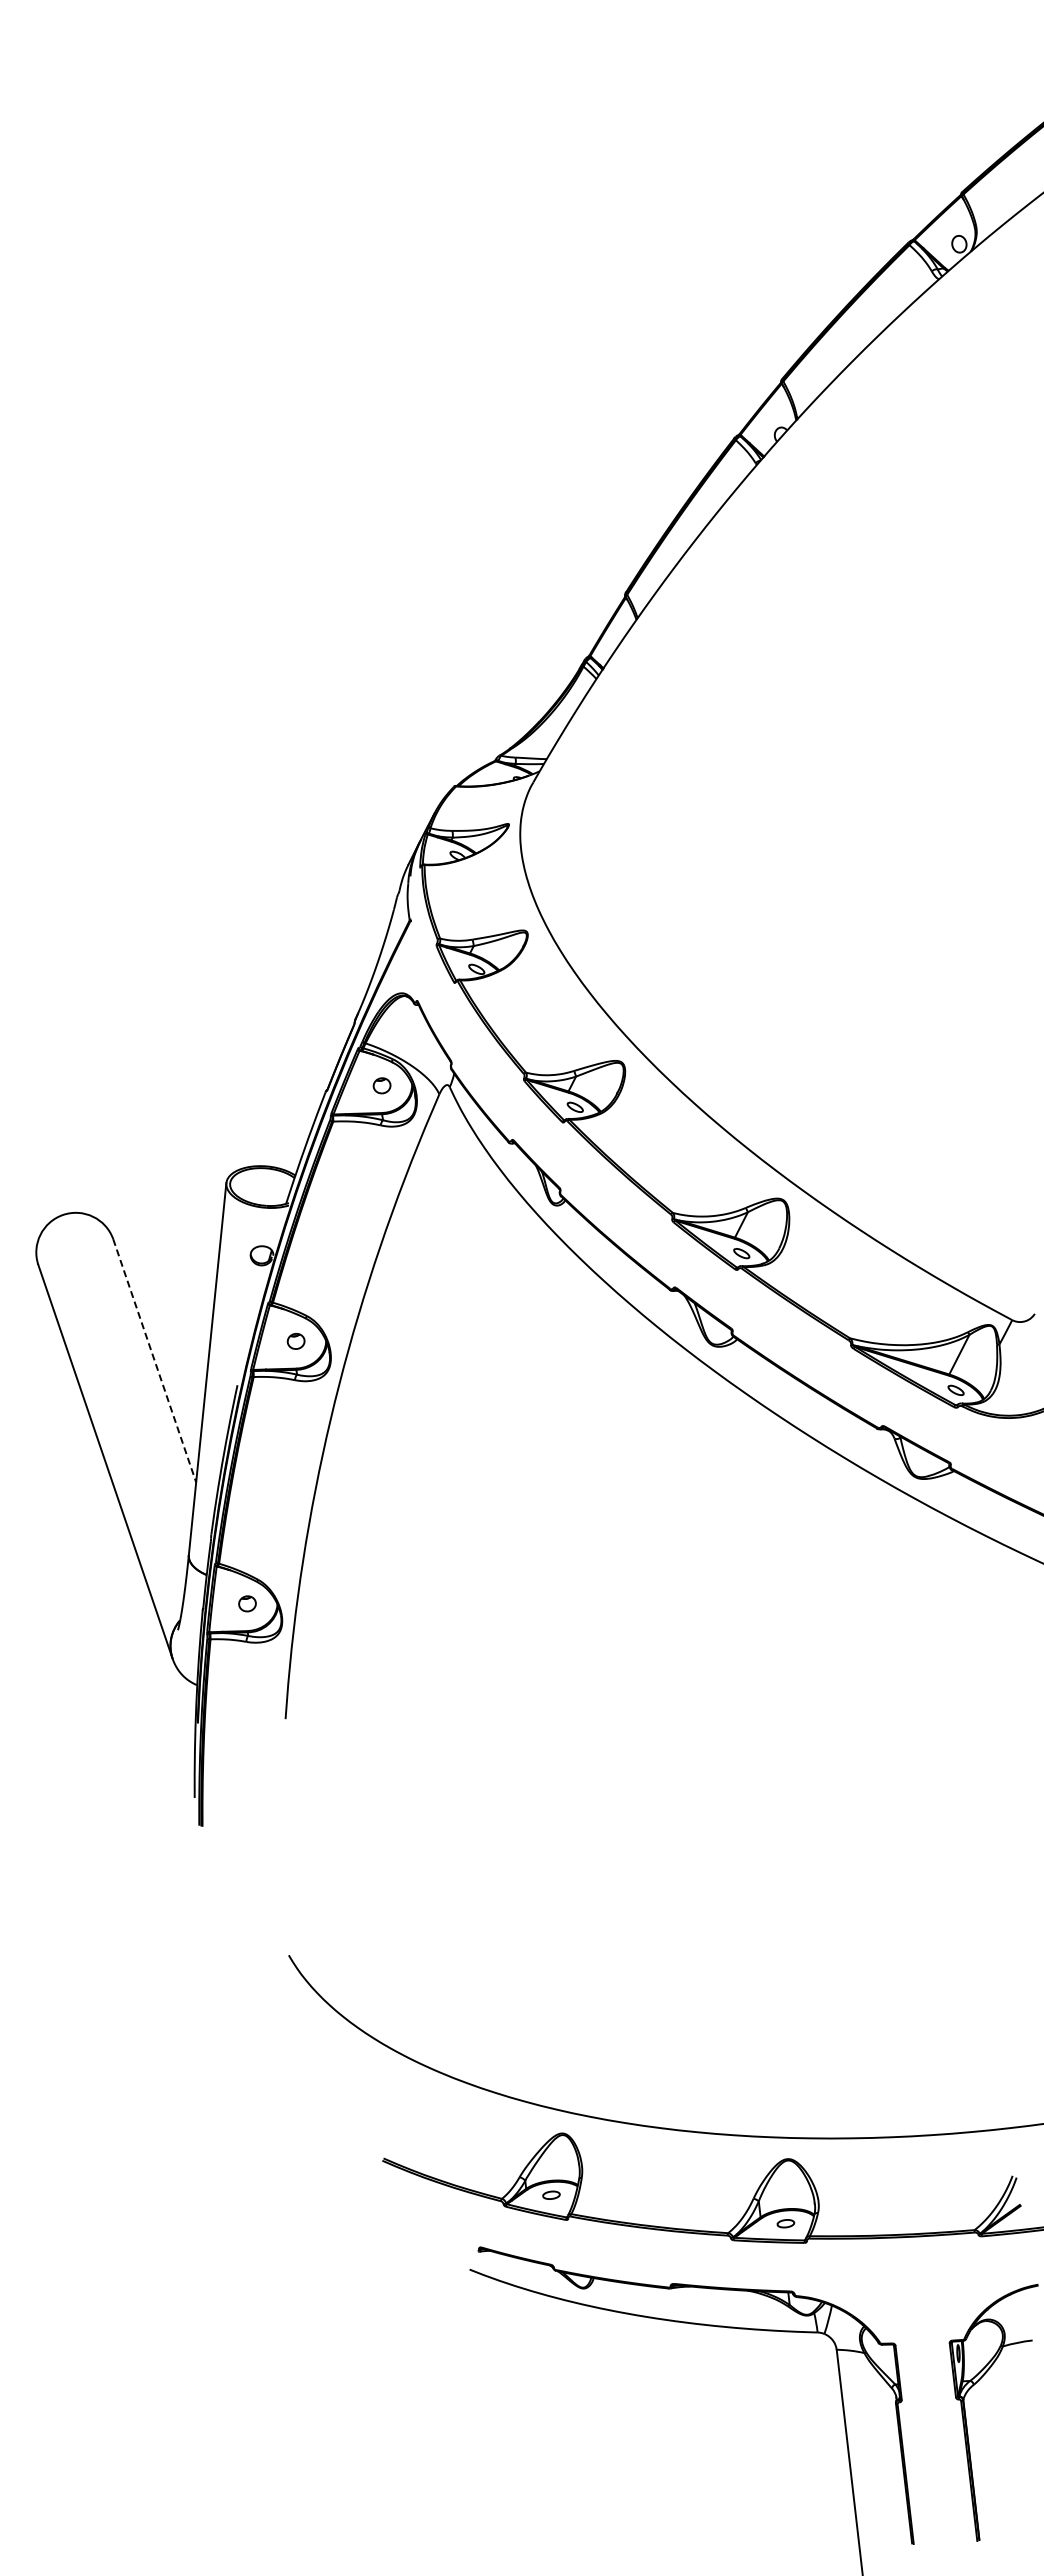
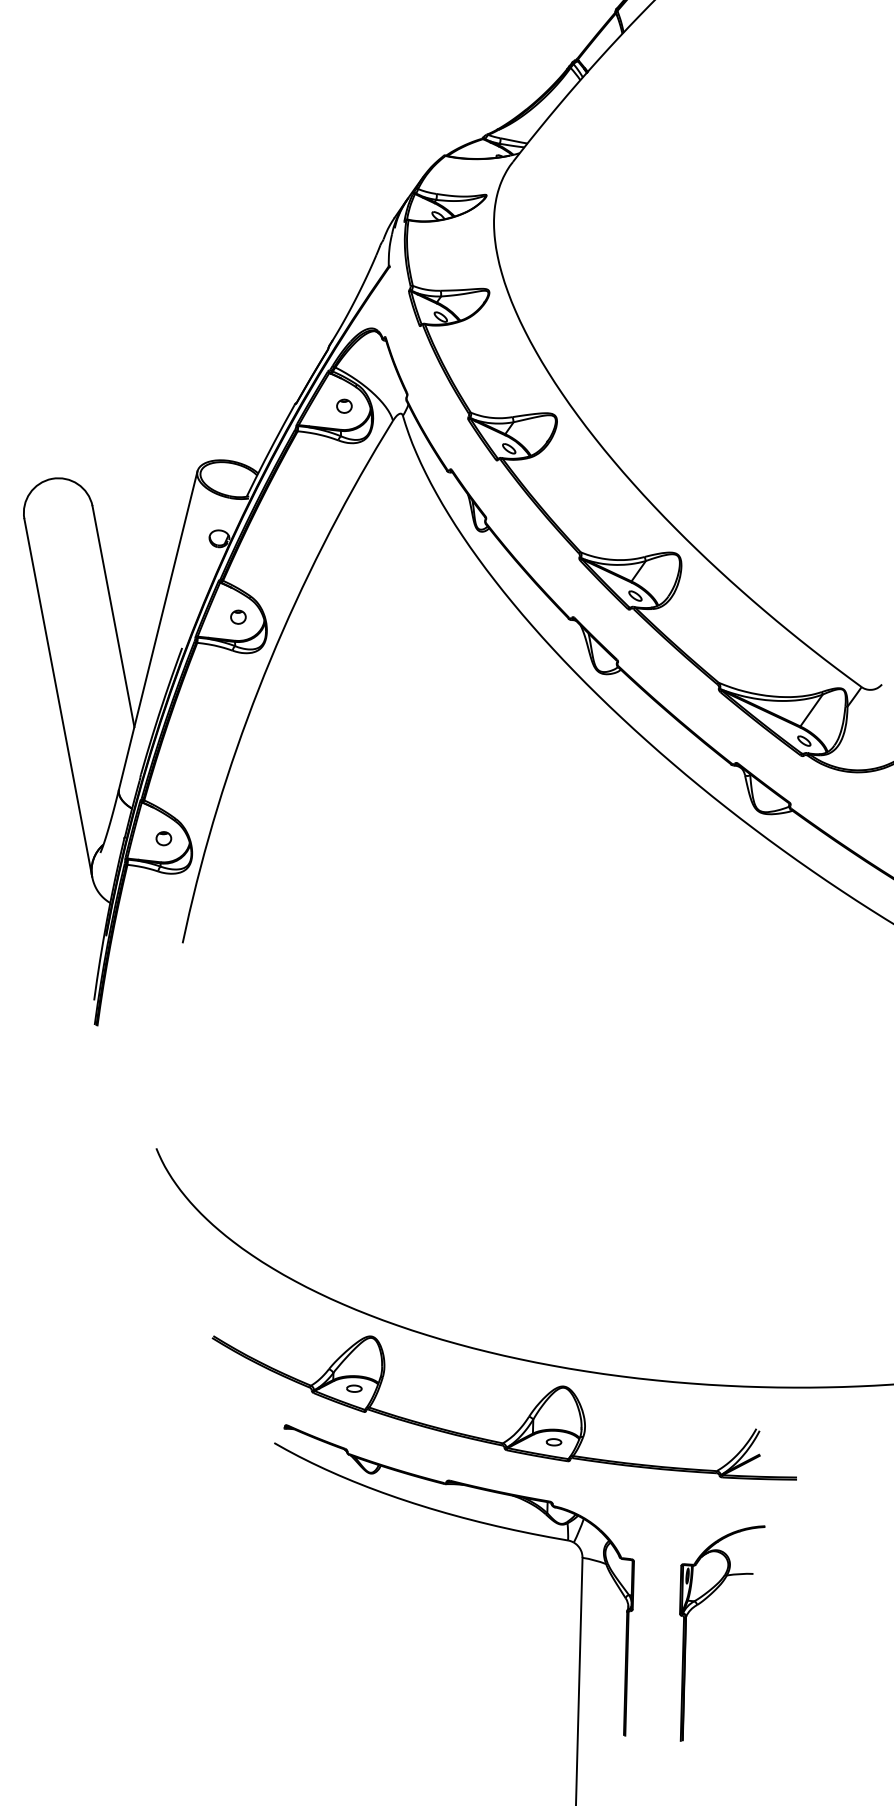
line: (154, 1361) -> (113, 617), dashed -> solid

